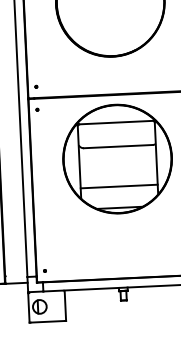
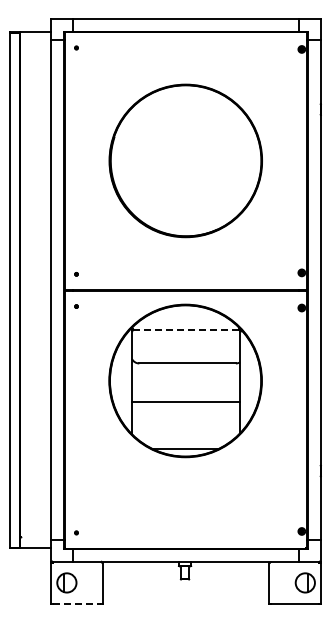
line: (116, 122) -> (186, 329), solid -> dashed
line: (119, 186) -> (186, 402), moved
line: (48, 321) -> (77, 604), solid -> dashed

